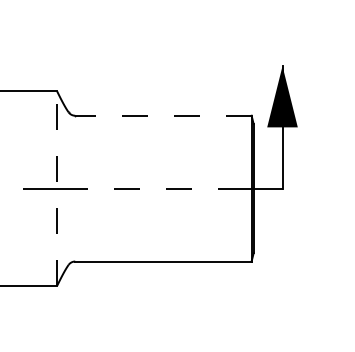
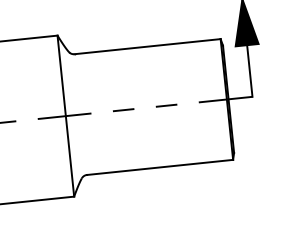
line: (162, 115) -> (146, 46), dashed -> solid
line: (57, 188) -> (66, 116), dashed -> solid

